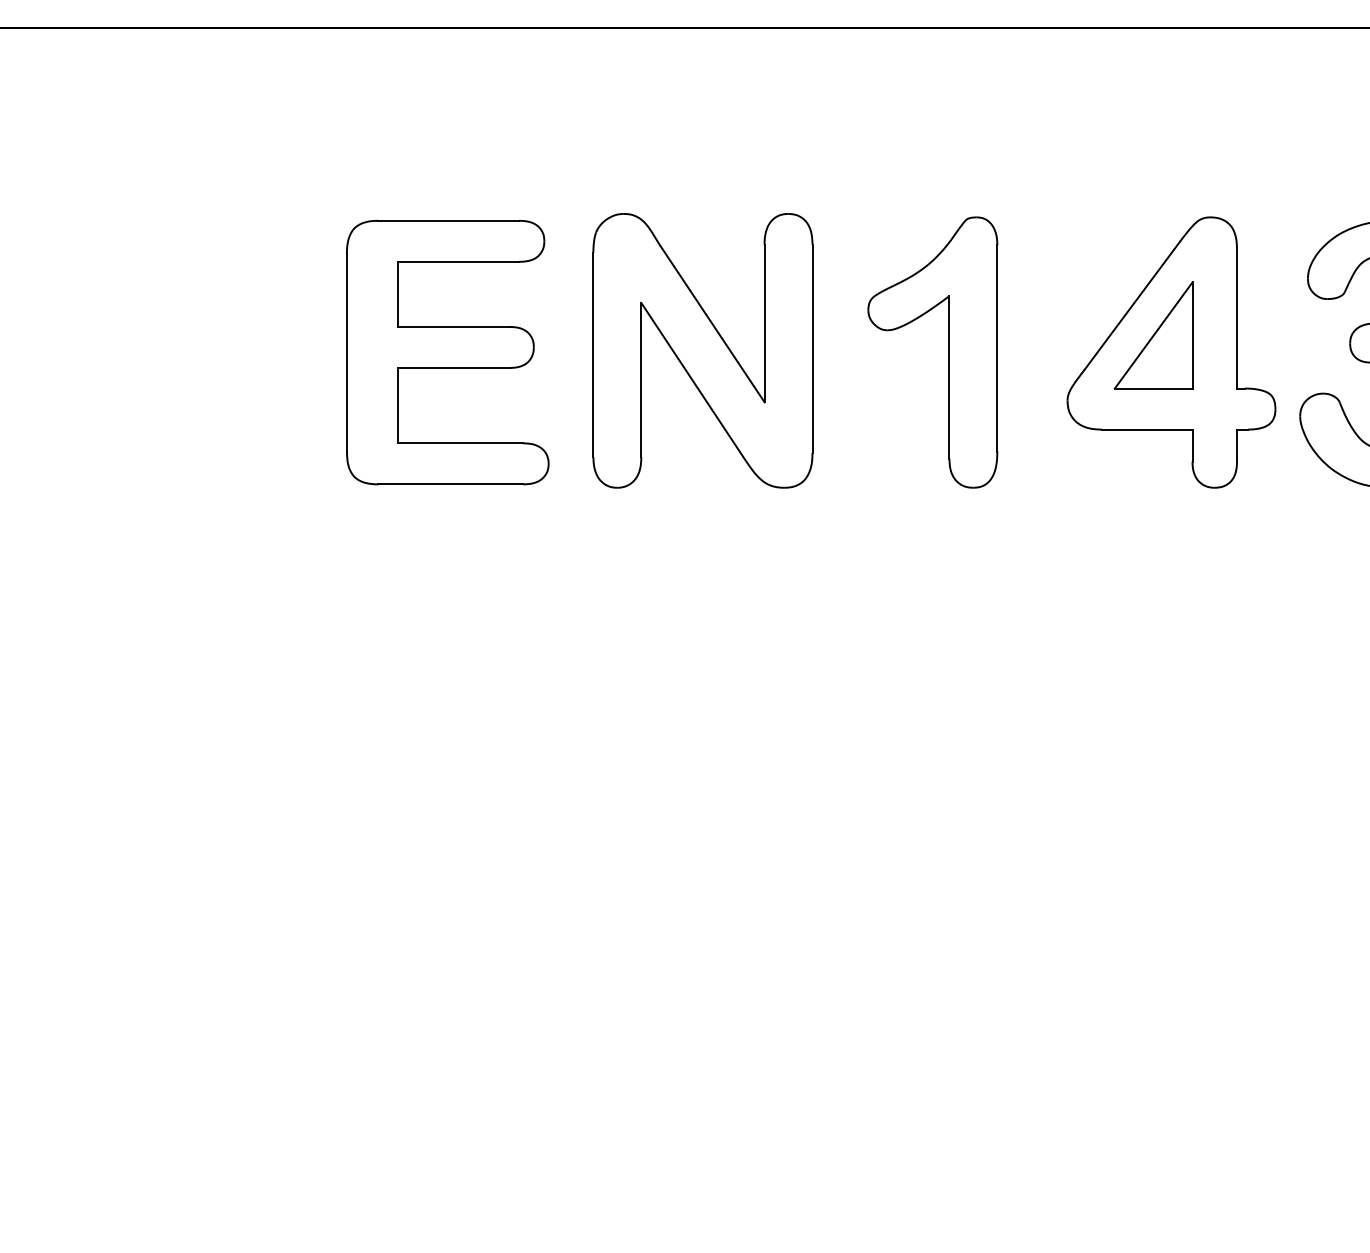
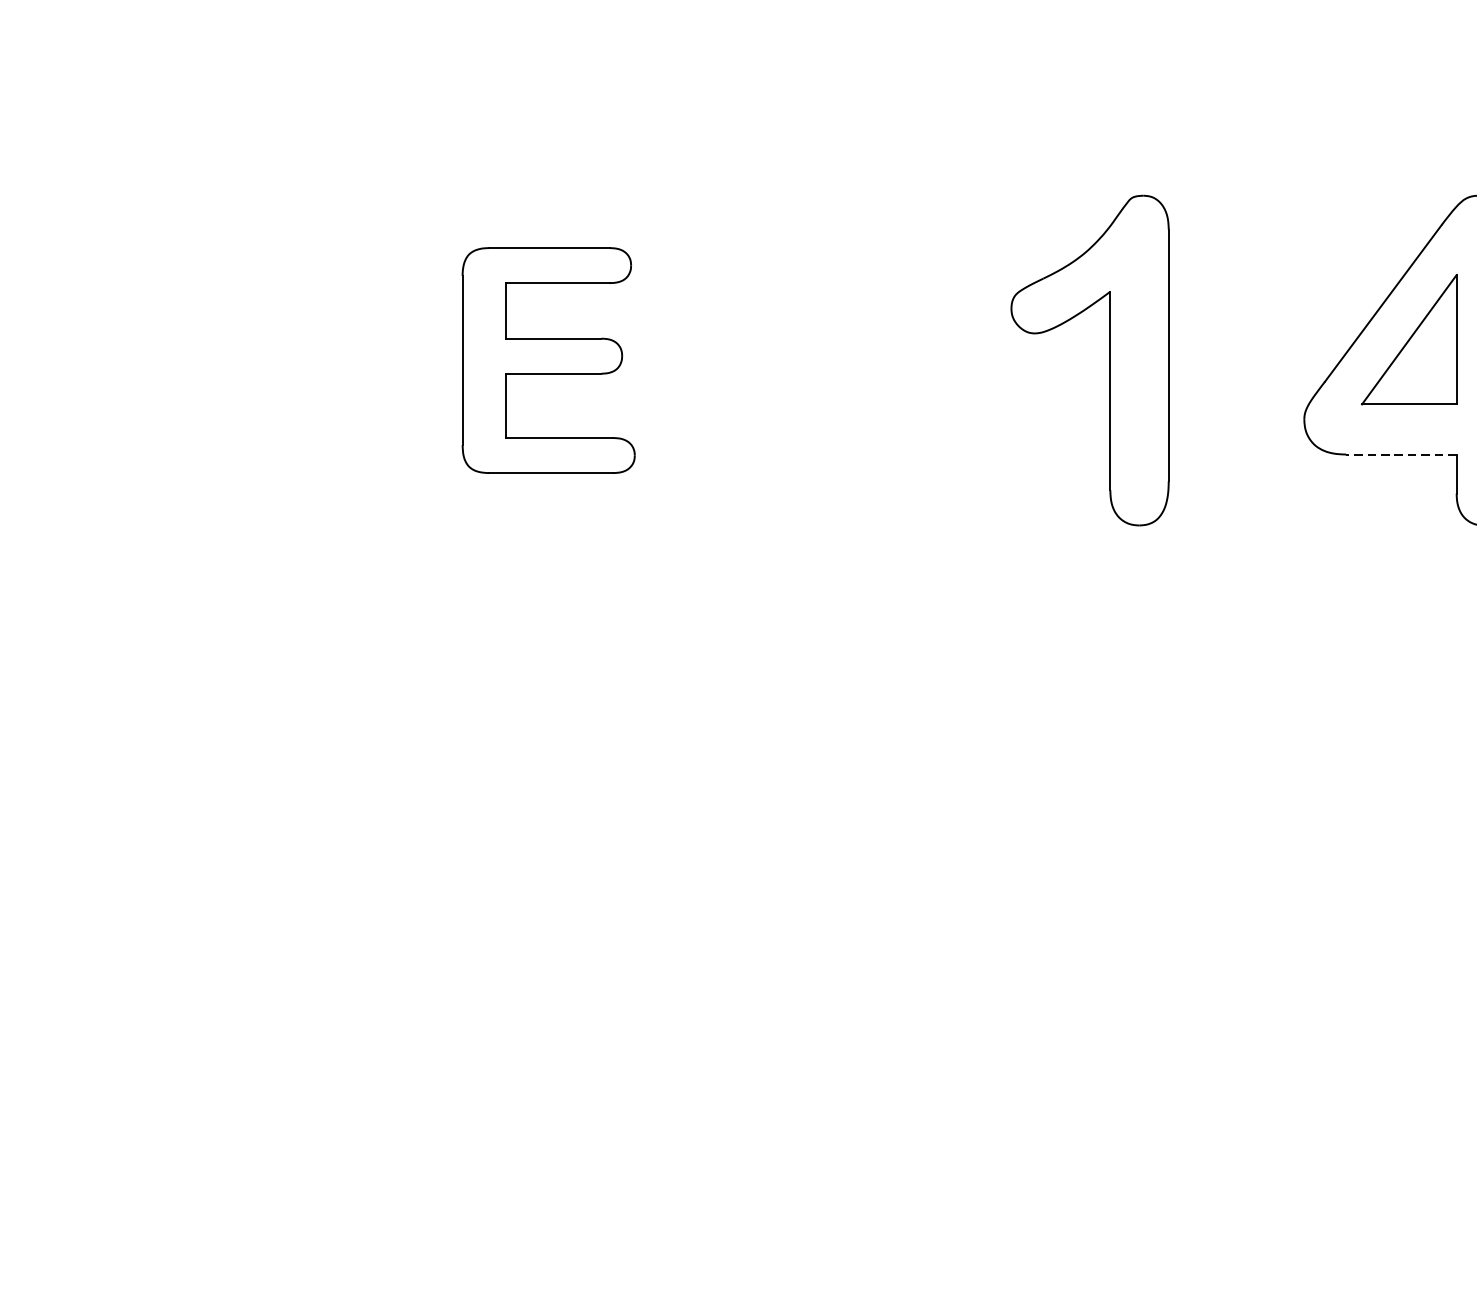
part: (702, 350) -> (859, 358), removed
part: (447, 352) -> (548, 360), size x0.7
part: (948, 352) -> (1109, 360), moved
line: (1146, 429) -> (1400, 454), solid -> dashed

